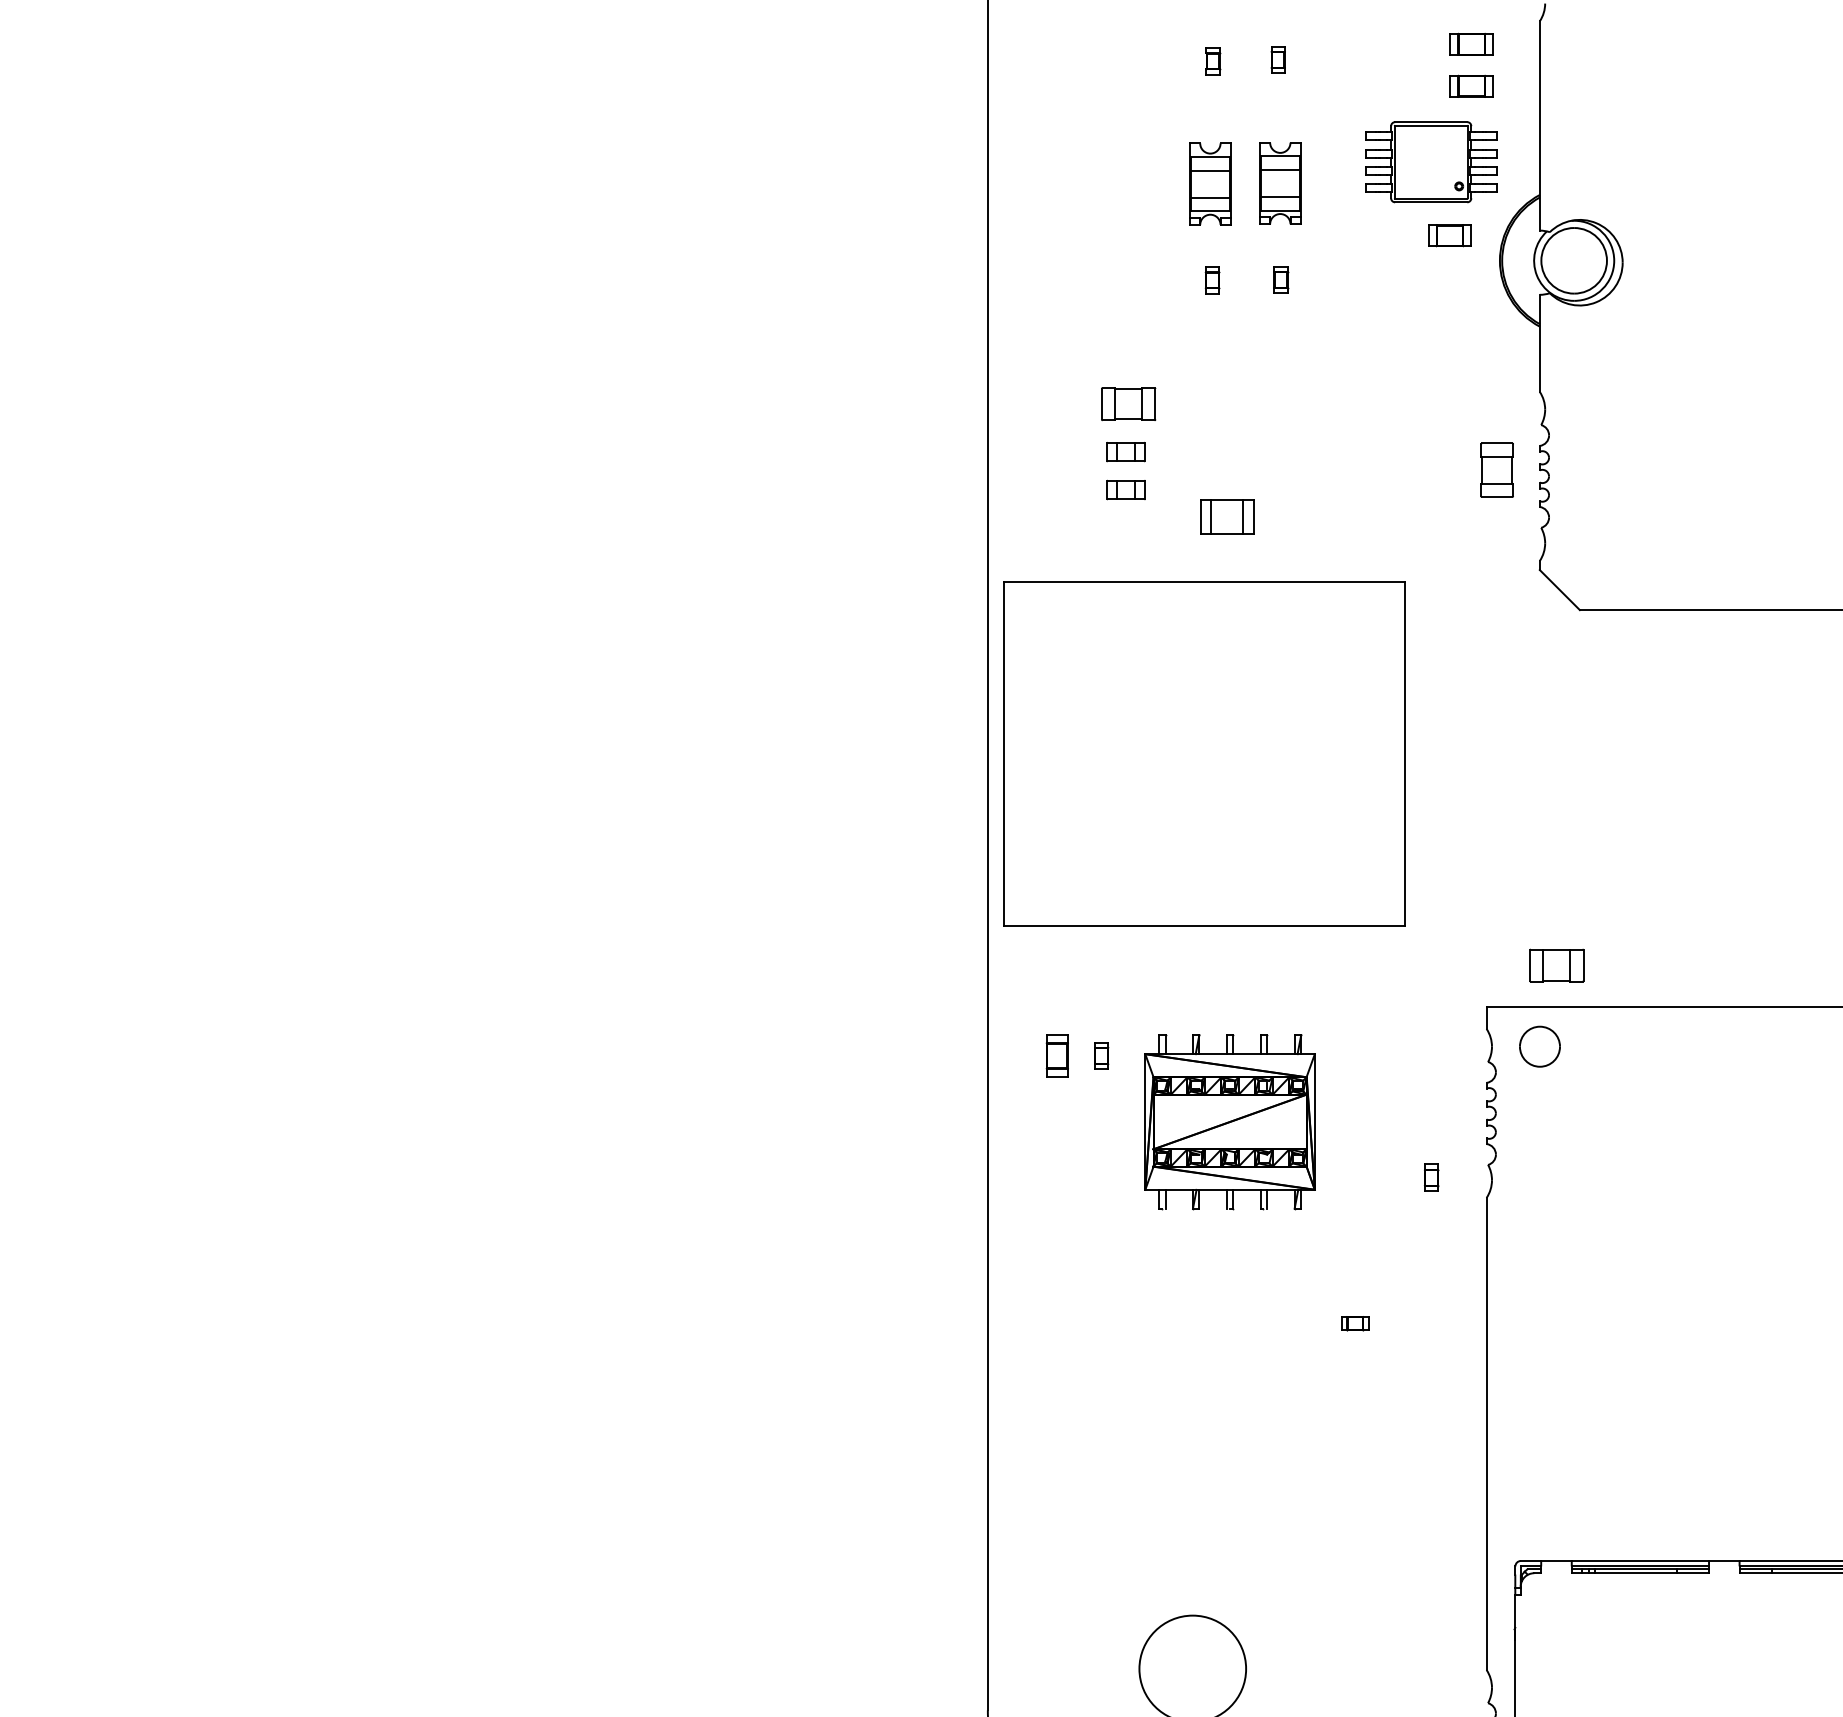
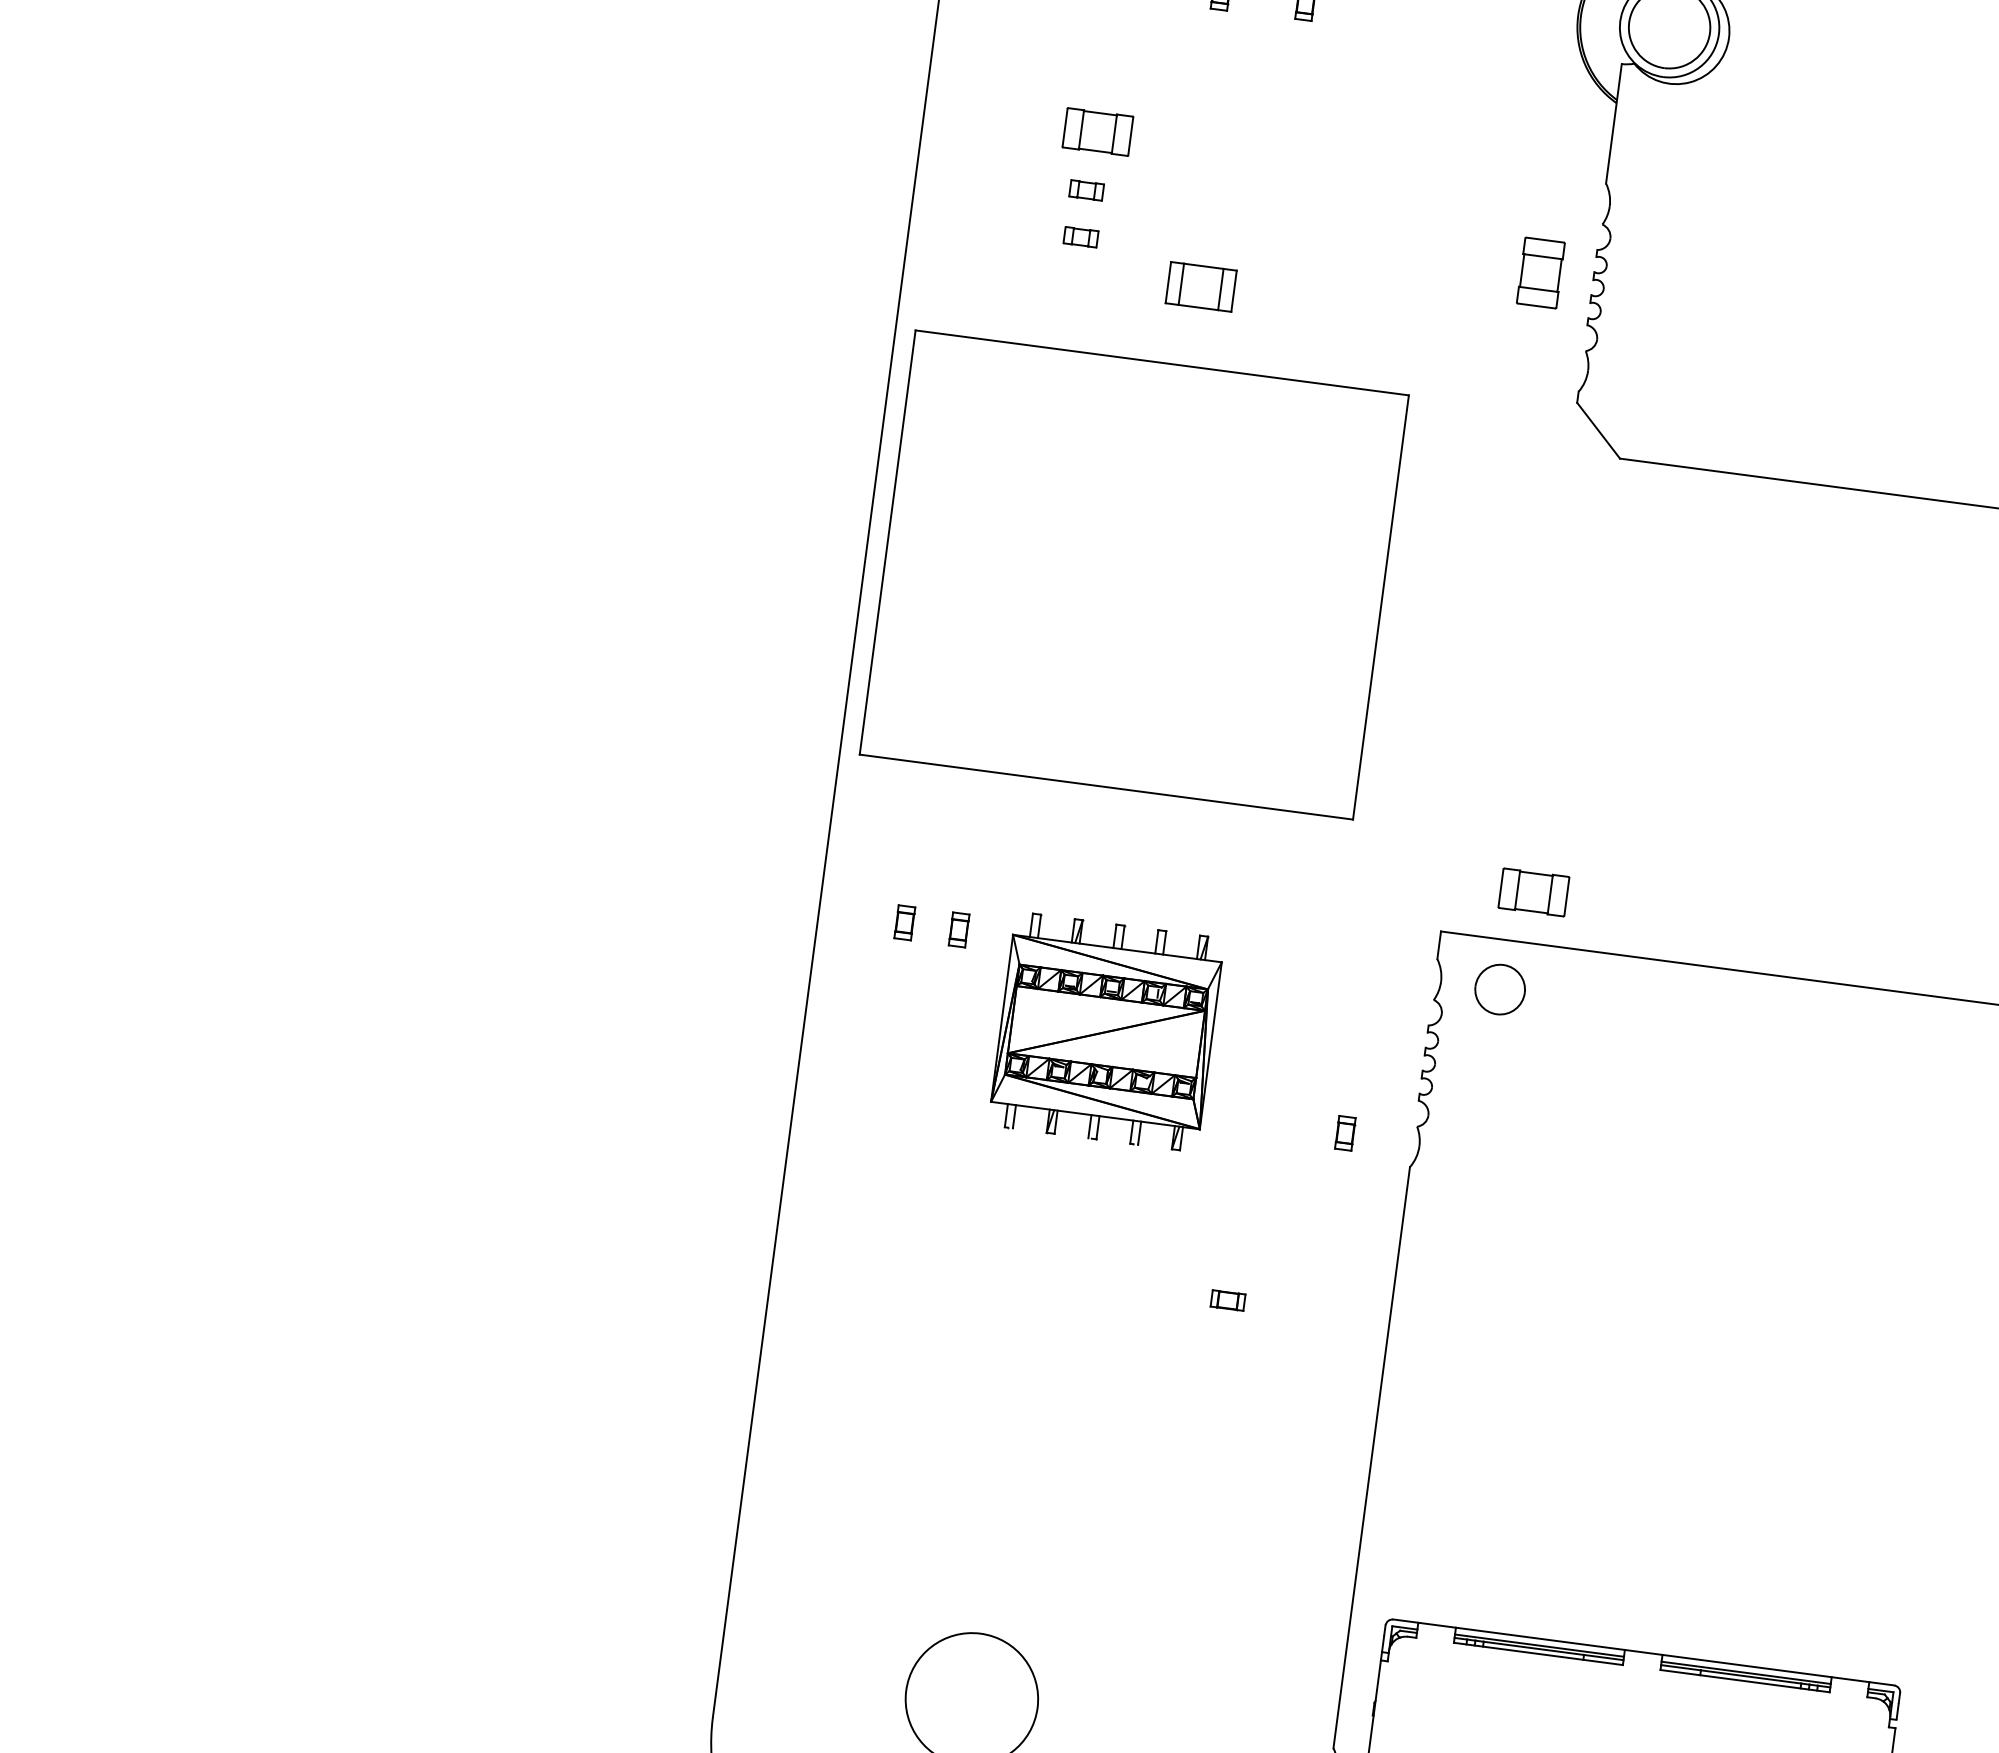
part: (1125, 451) -> (1086, 189), size x0.71
part: (1126, 489) -> (1081, 236), size x0.71
part: (1057, 1055) -> (904, 922), size x0.62

